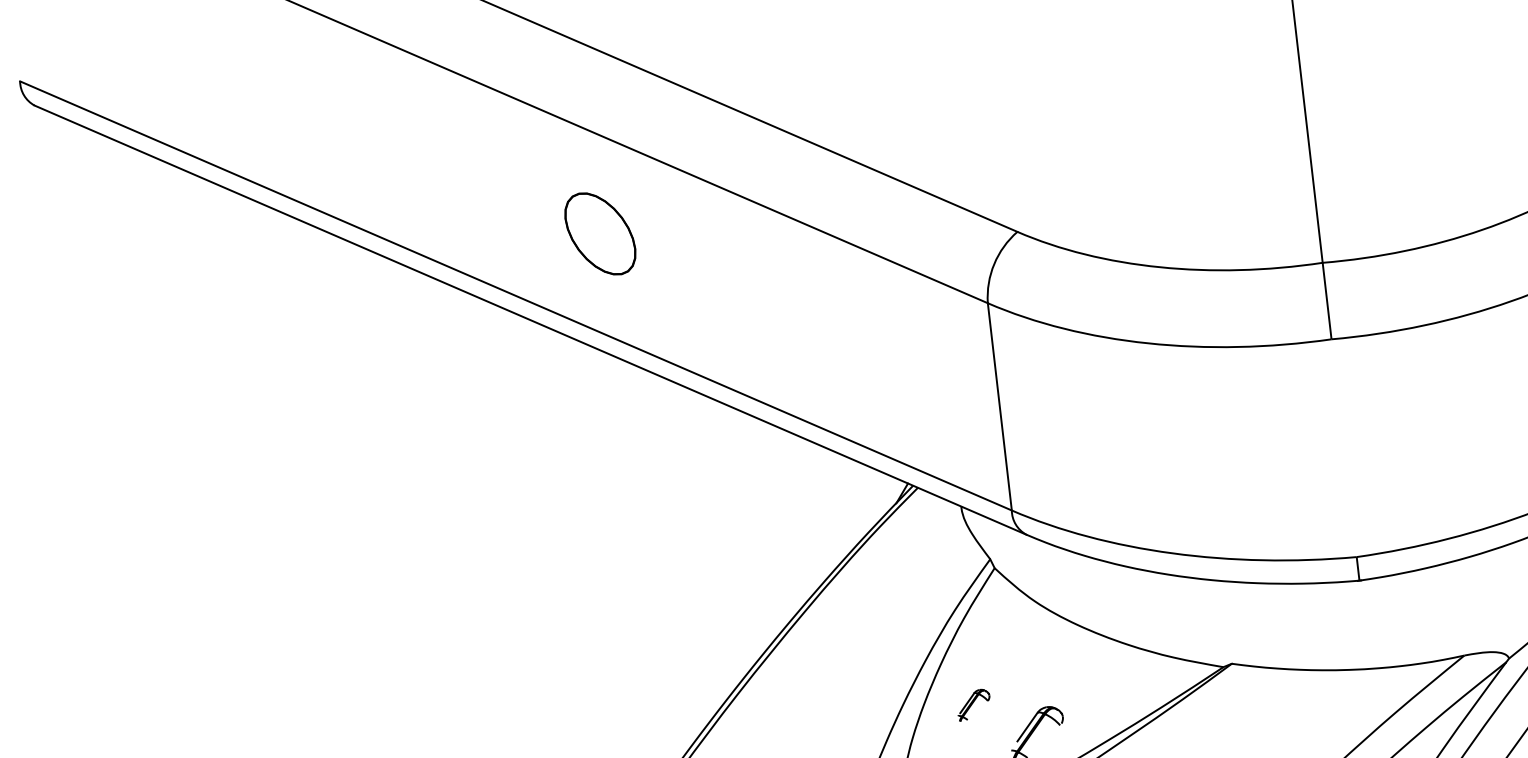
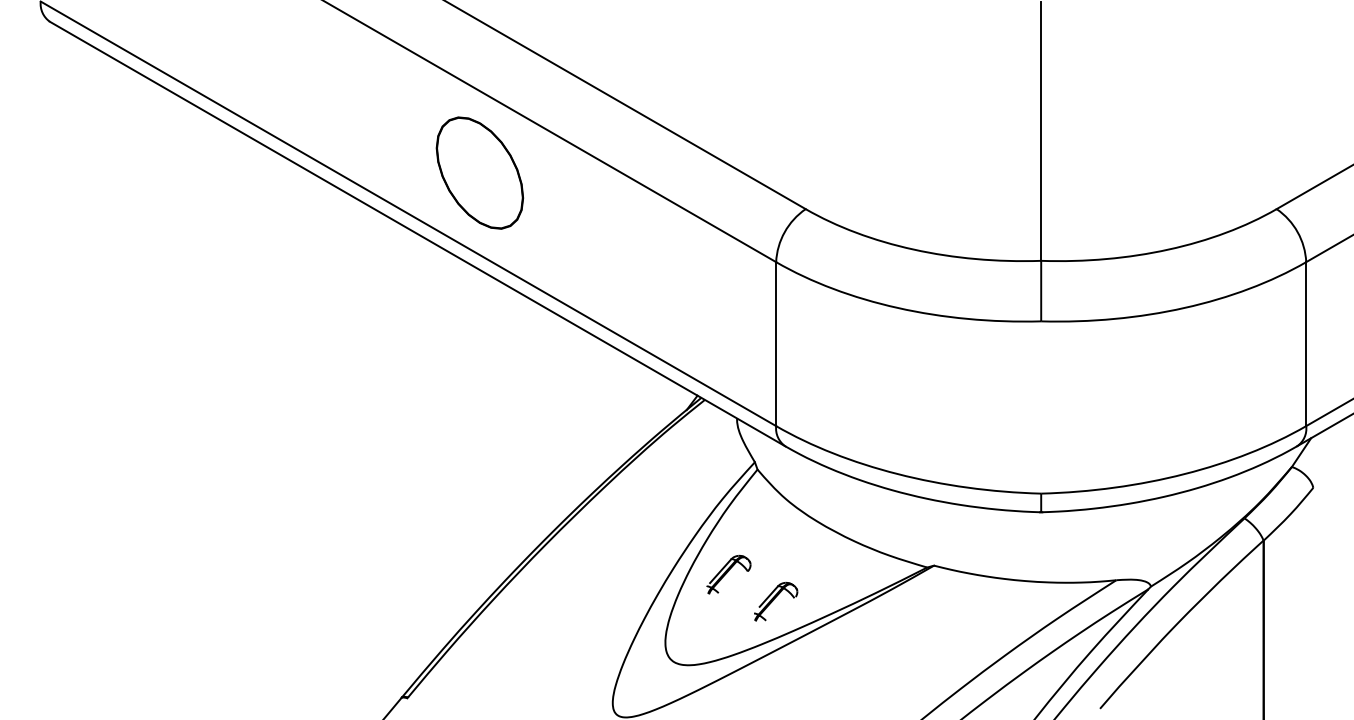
part: (599, 233) -> (479, 172), size x1.67
part: (973, 705) -> (728, 574), size x1.67

